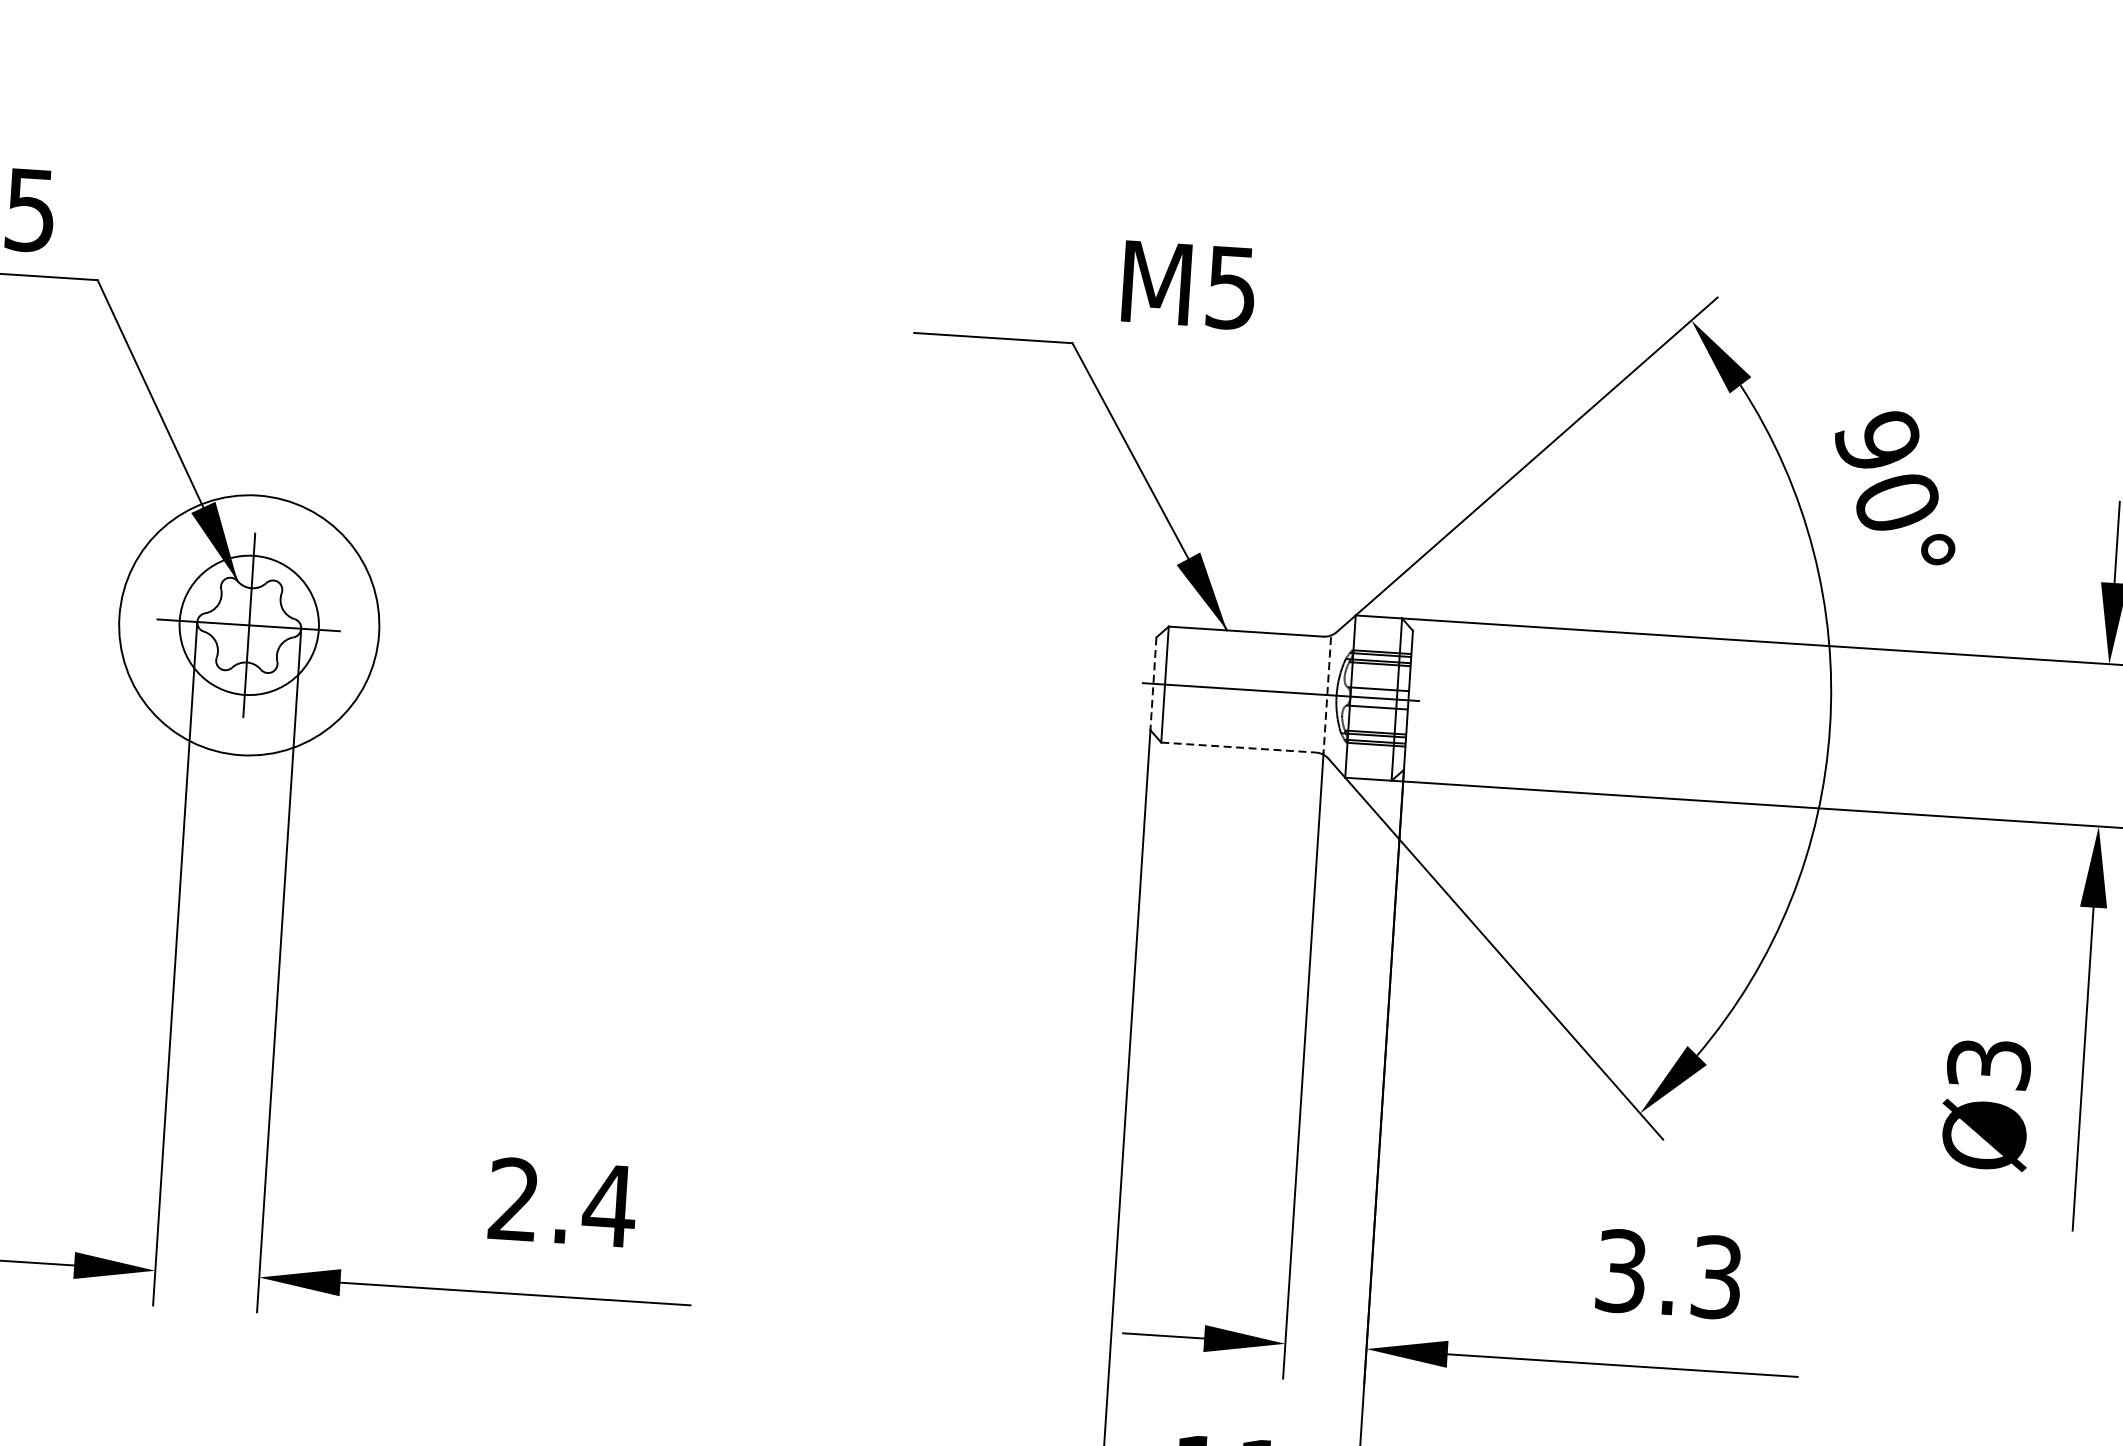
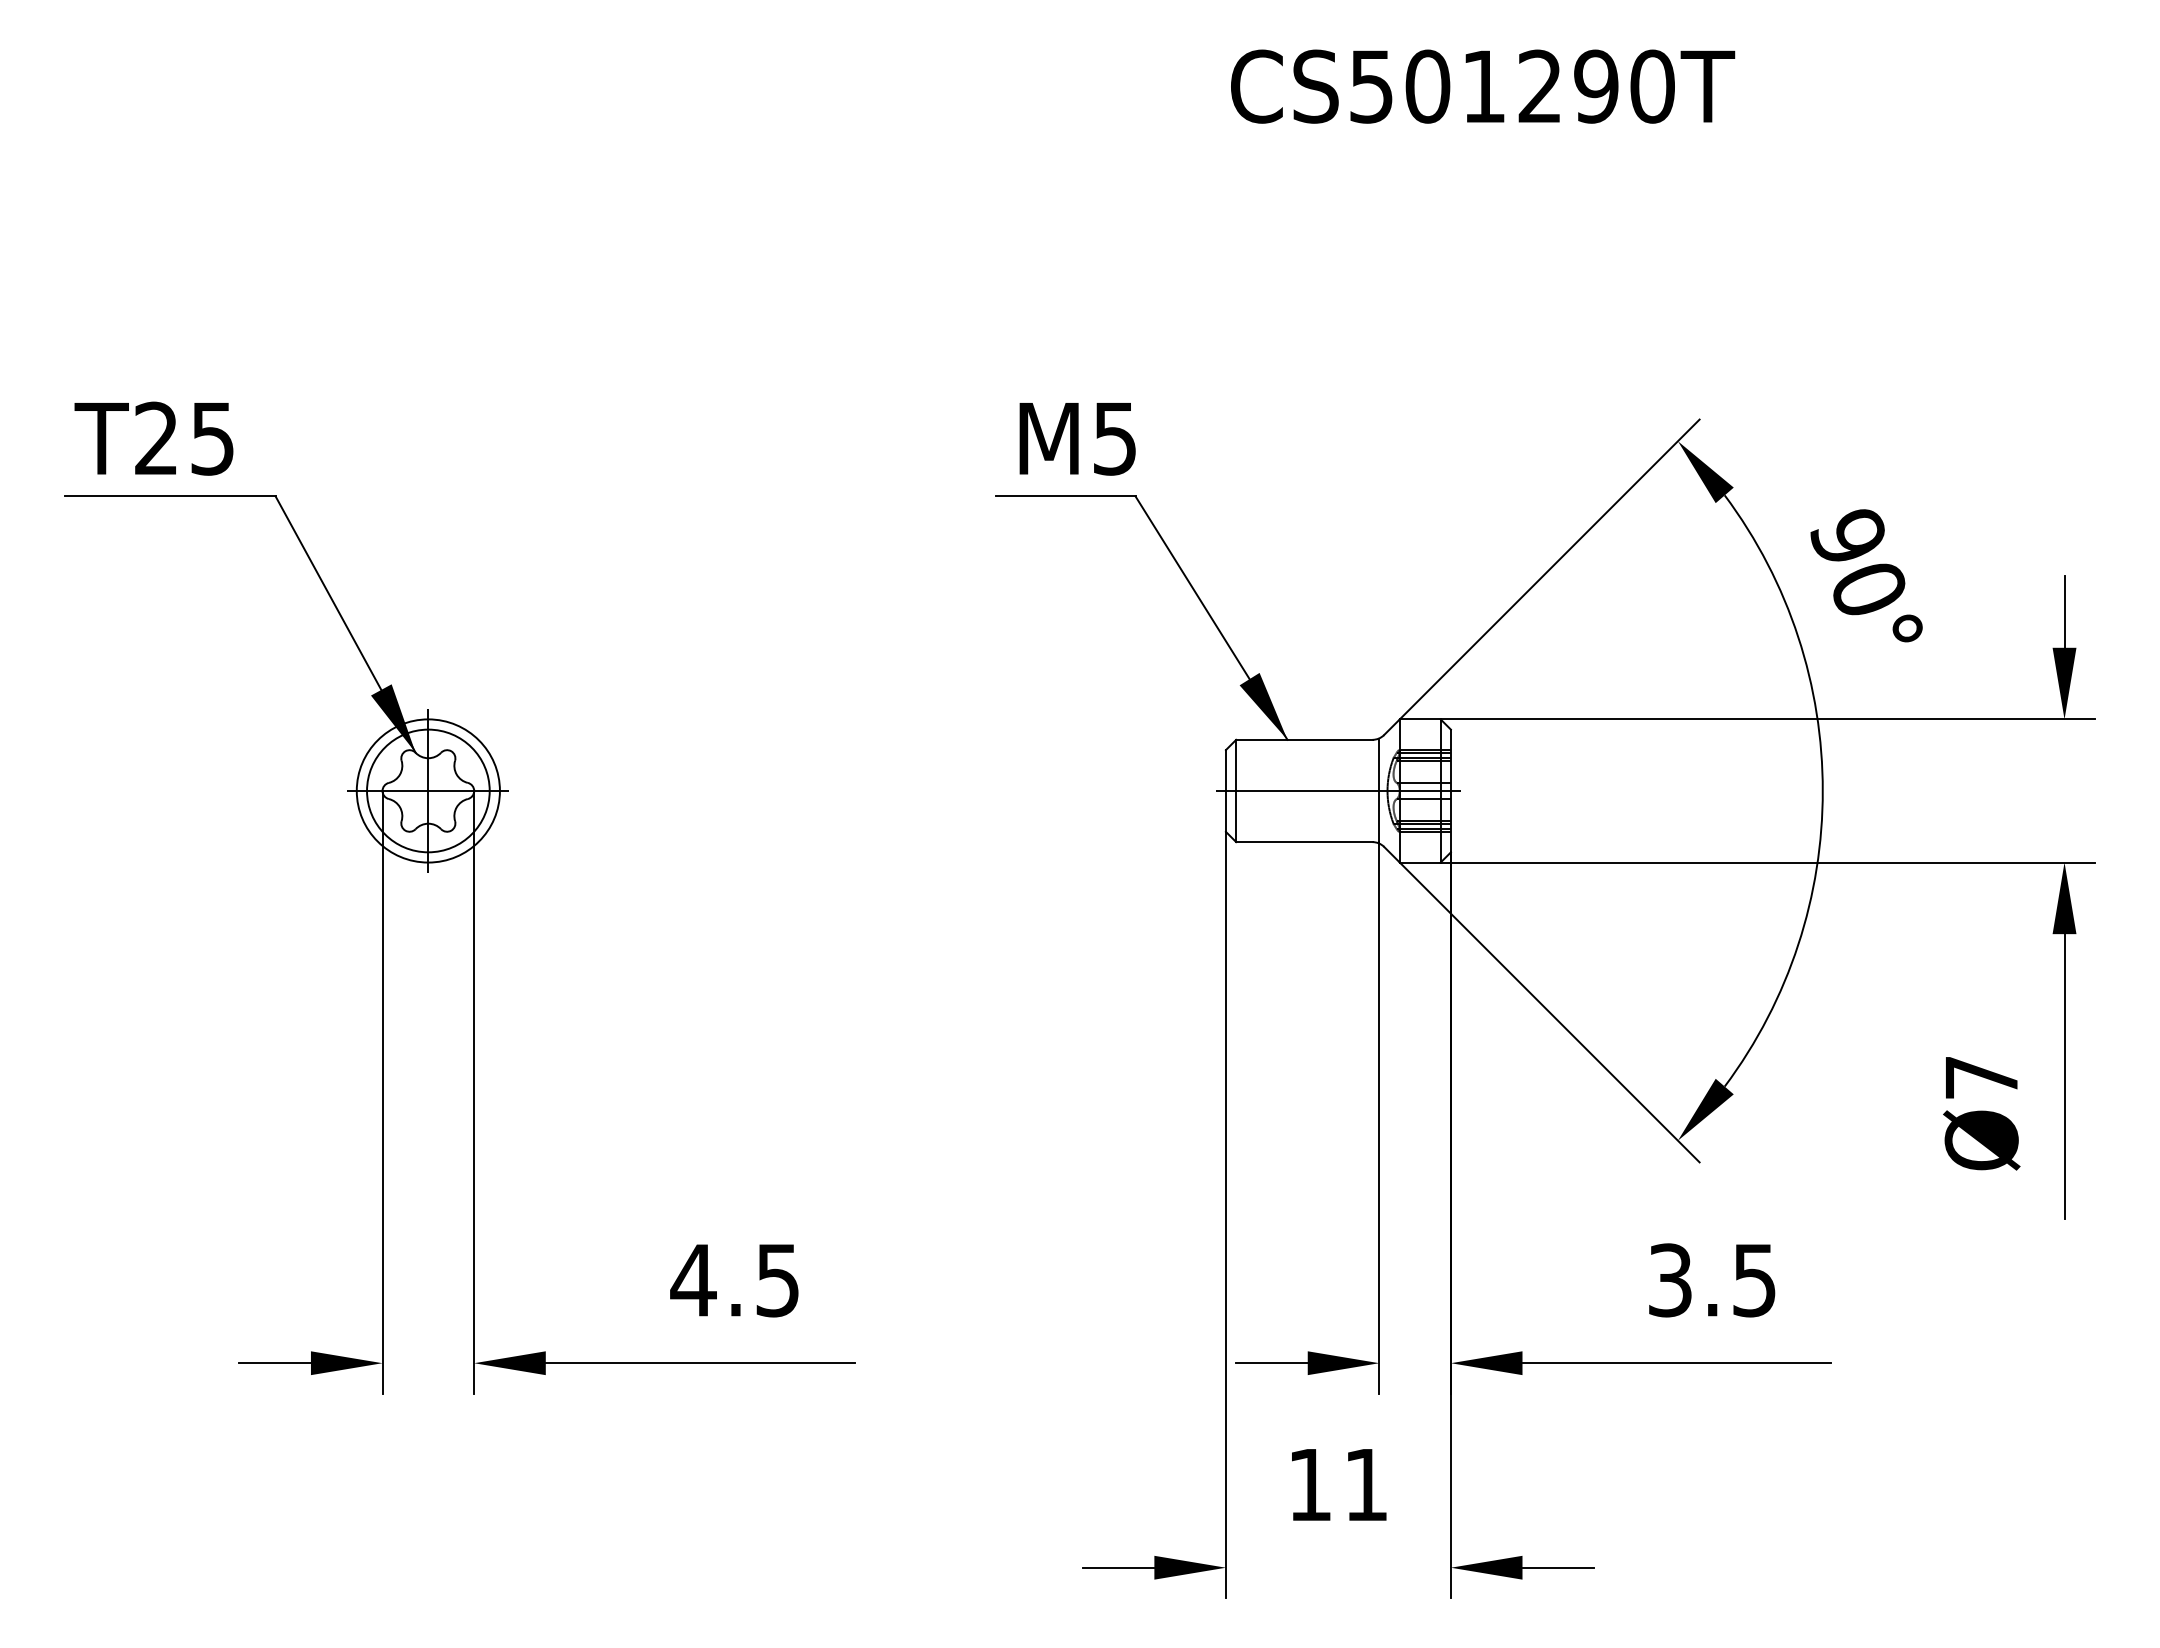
text: (1188, 286) -> (1077, 439), moved
circle: (248, 624) -> (427, 790), size x0.62
line: (1152, 683) -> (1225, 790), dashed -> solid
line: (1327, 695) -> (1379, 791), dashed -> solid
line: (1238, 748) -> (1304, 842), dashed -> solid
text: (1988, 1064) -> (1981, 1077), Ø3 -> Ø7
text: (561, 1202) -> (735, 1280), 2.4 -> 4.5
text: (1716, 1276) -> (1754, 1279), 3.3 -> 3.5

